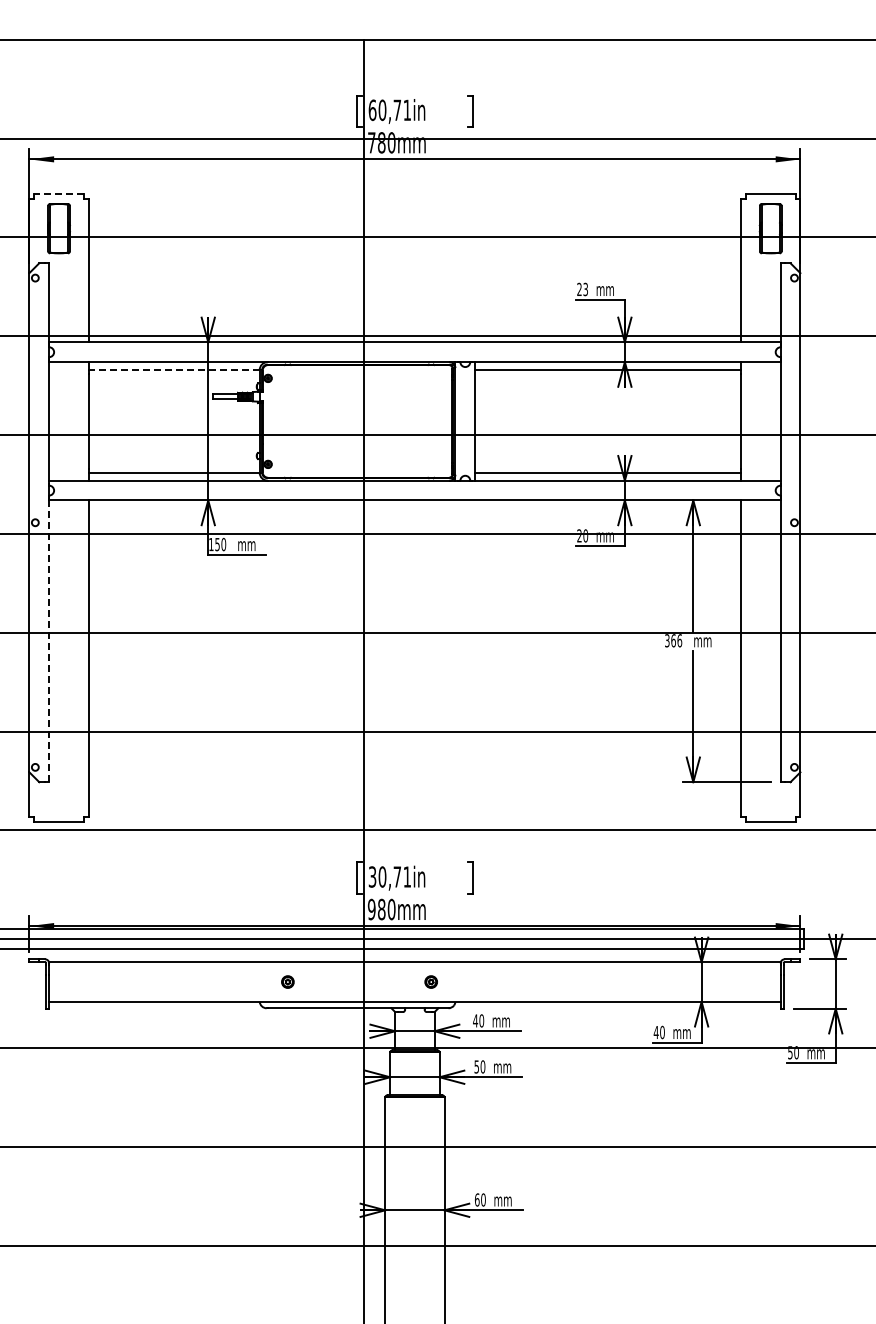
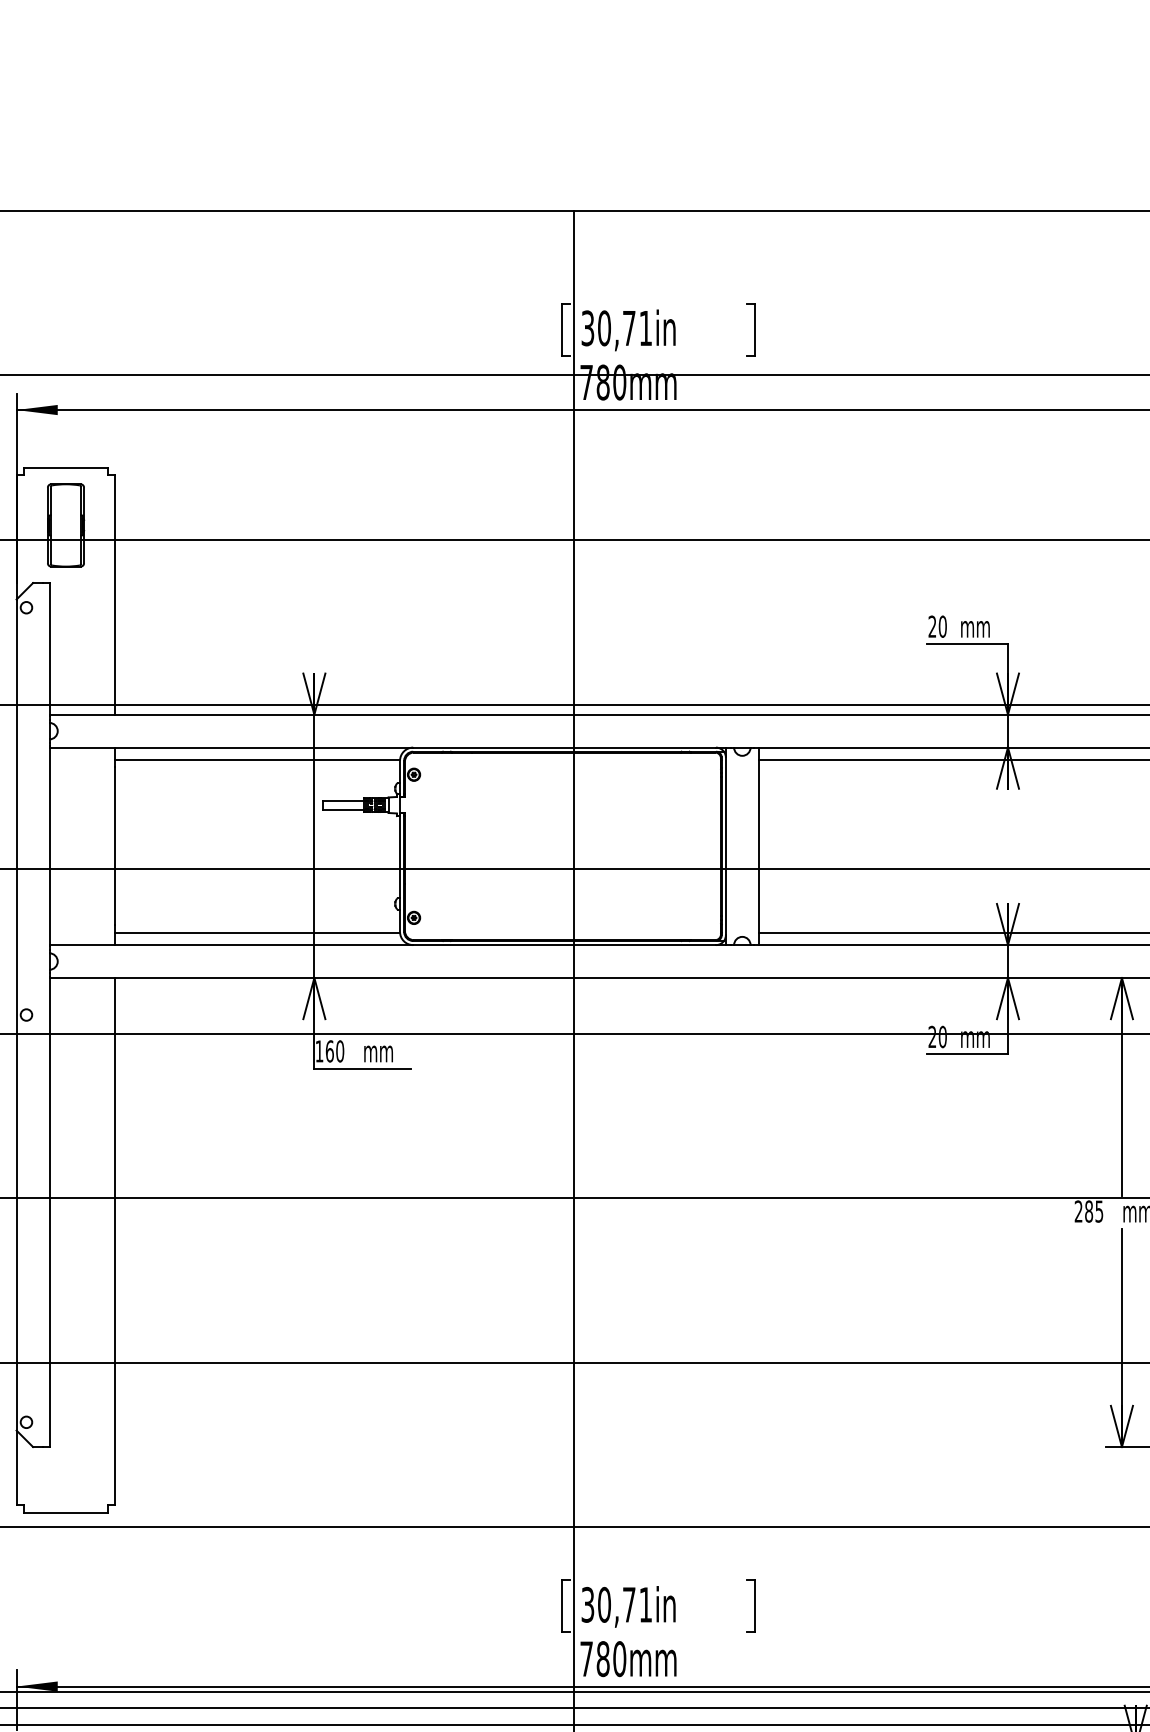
text: (372, 110) -> (587, 328), 60,71in -> 30,71in
line: (58, 194) -> (65, 468), dashed -> solid
text: (585, 289) -> (942, 626), 23 -> 20
line: (174, 369) -> (258, 759), dashed -> solid
text: (217, 544) -> (329, 1051), 150 -> 160
line: (49, 640) -> (50, 1211), dashed -> solid
text: (673, 640) -> (1088, 1211), 366 -> 285
text: (371, 909) -> (586, 1658), 980mm -> 780mm

